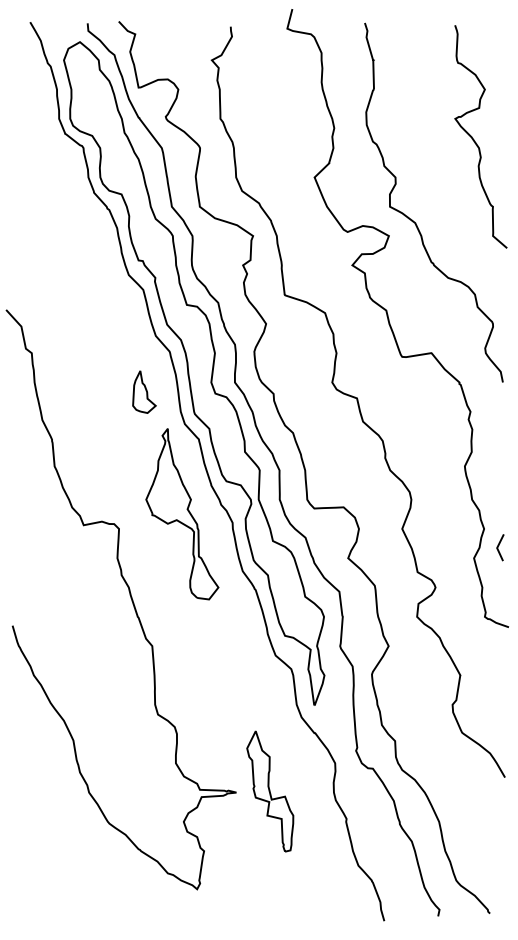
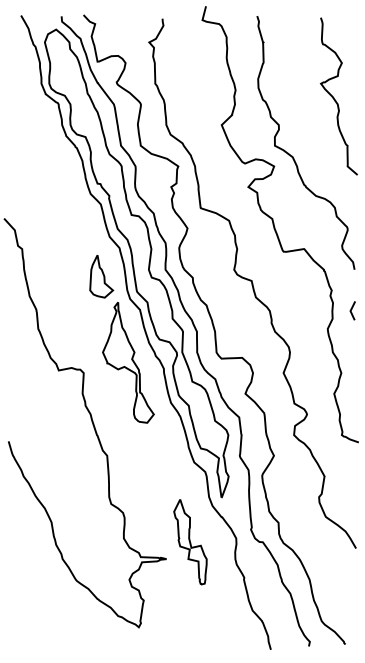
part: (144, 391) -> (101, 276), size x1.43
line: (498, 547) -> (351, 310), moved
part: (270, 791) -> (190, 542), moved

